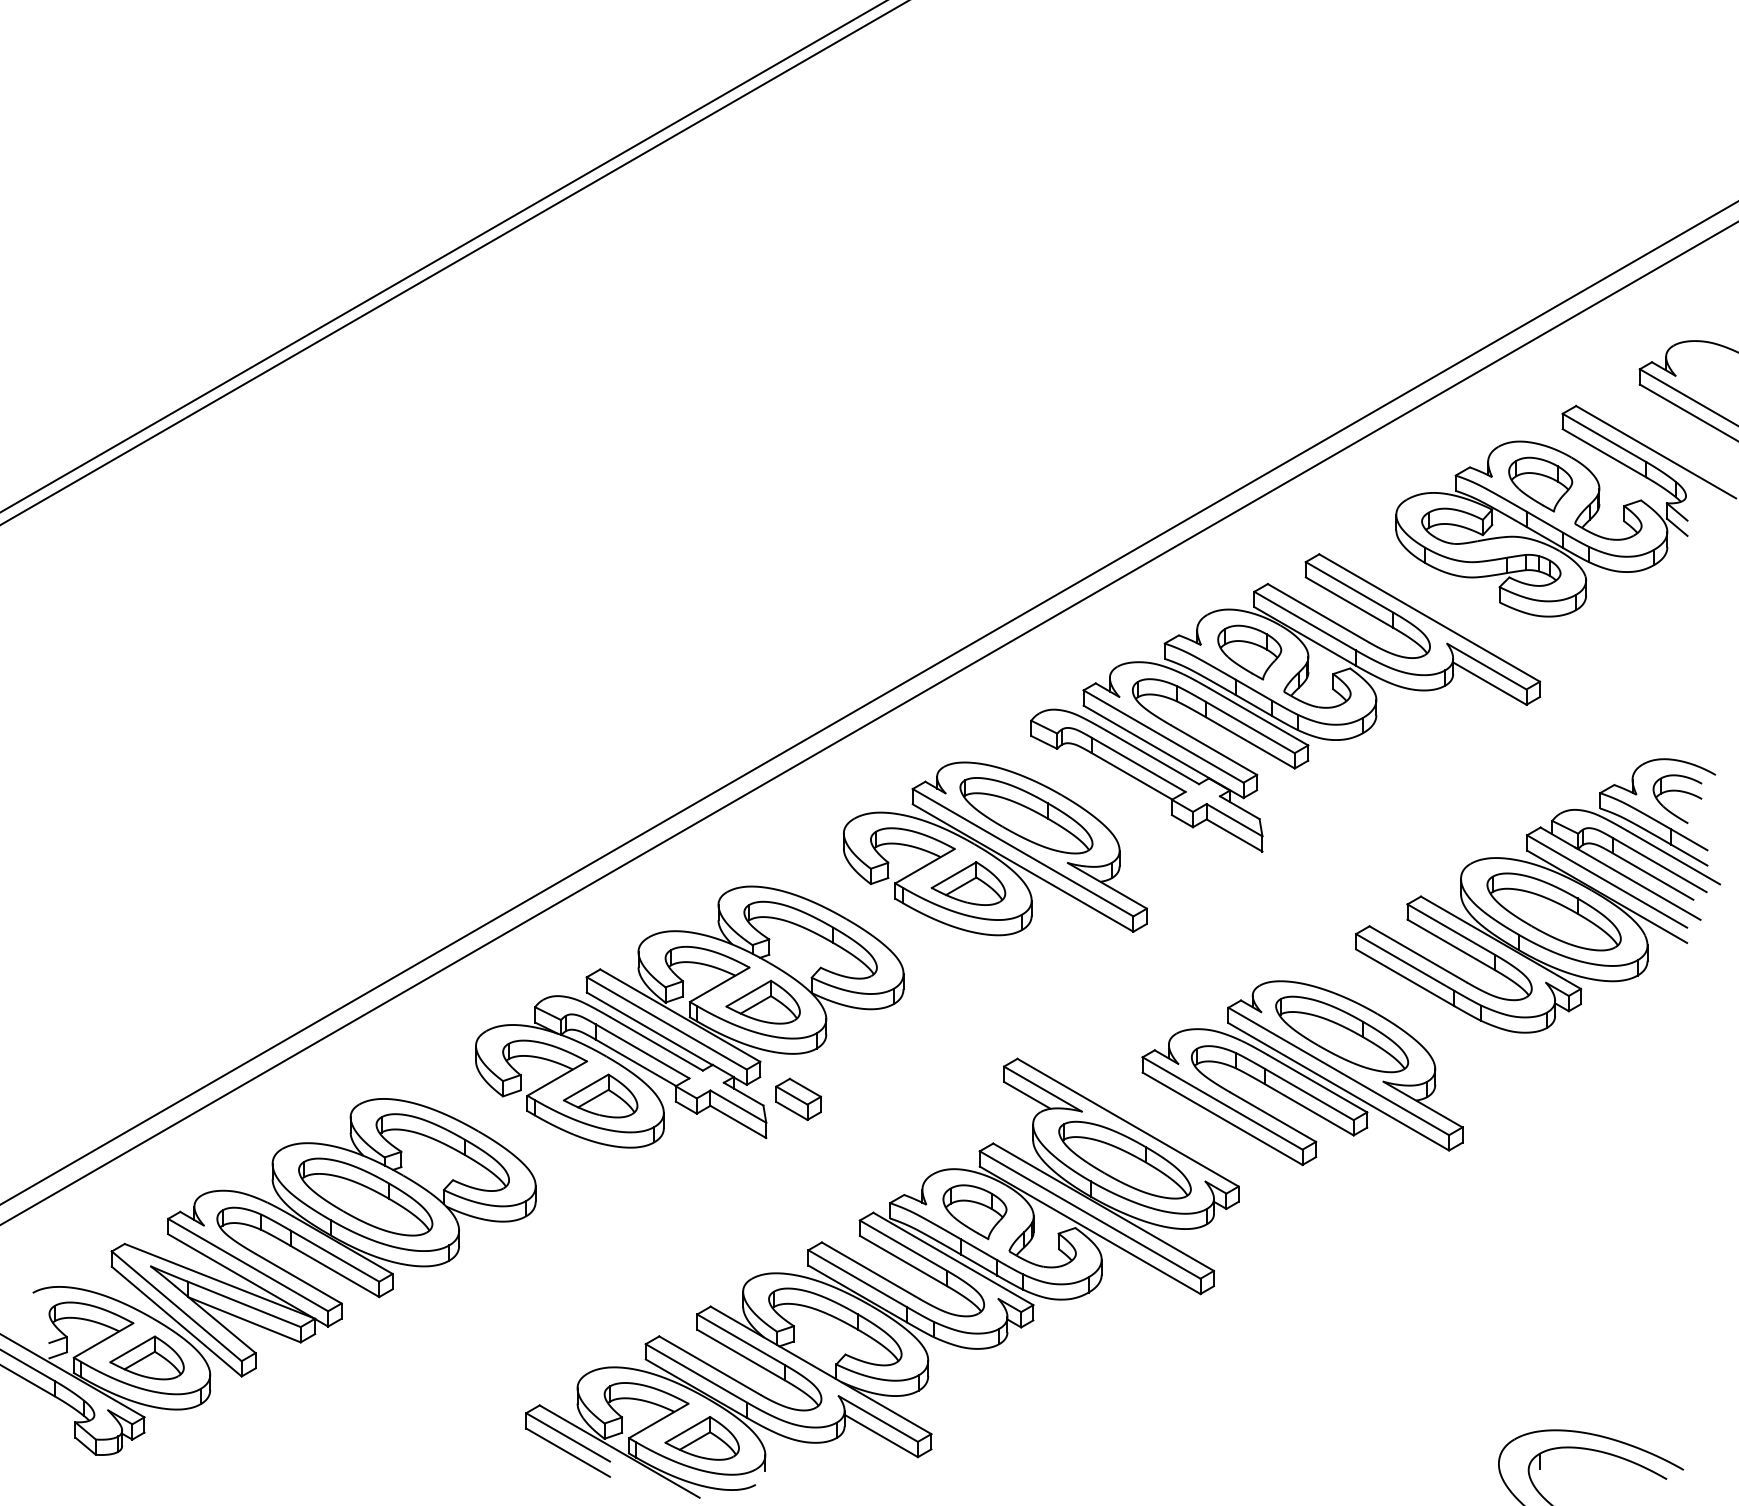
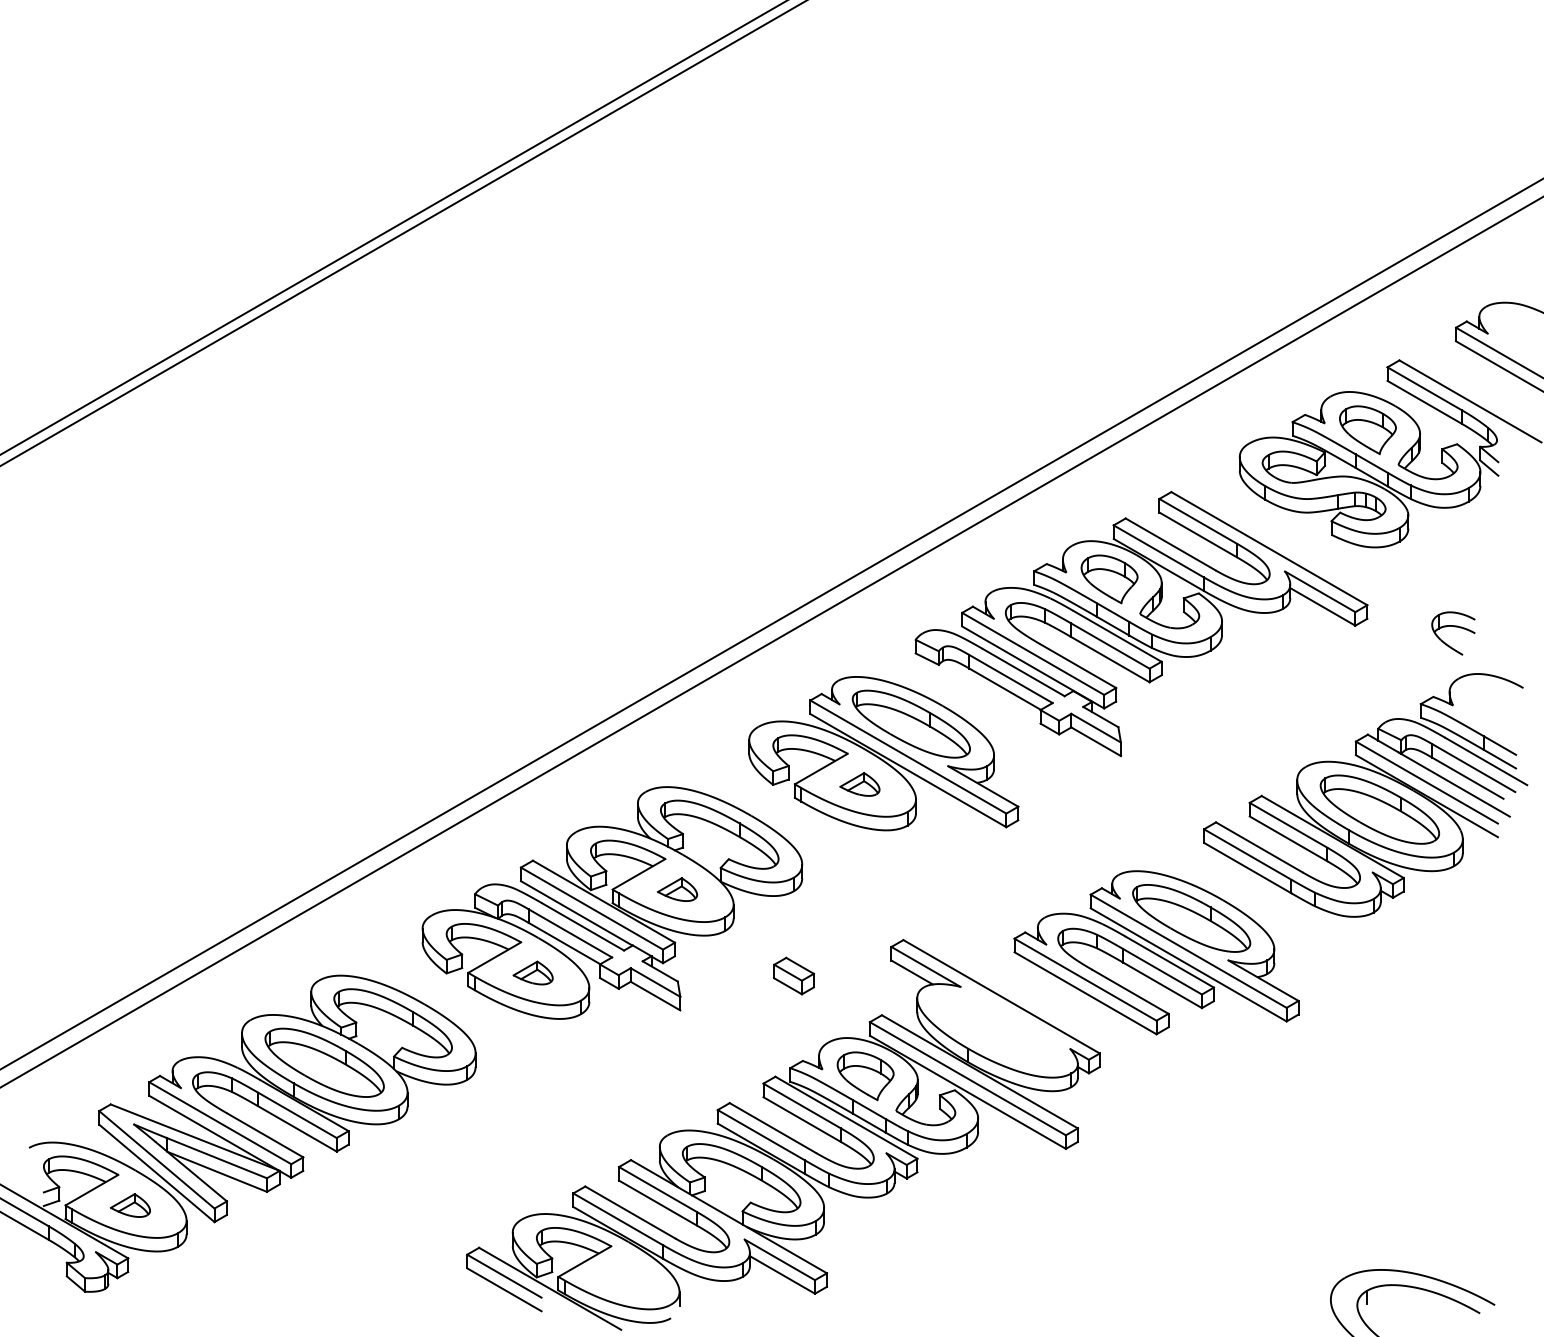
part: (1678, 792) -> (1454, 627), moved
part: (968, 883) -> (859, 784), size x0.6
part: (763, 1001) -> (677, 889), size x0.6
part: (599, 1095) -> (532, 972), size x0.6
part: (797, 1098) -> (793, 975), moved
part: (1124, 1159) -> (998, 1029), removed
part: (147, 1357) -> (130, 1205), size x0.6
part: (701, 1437) -> (622, 1276), removed

